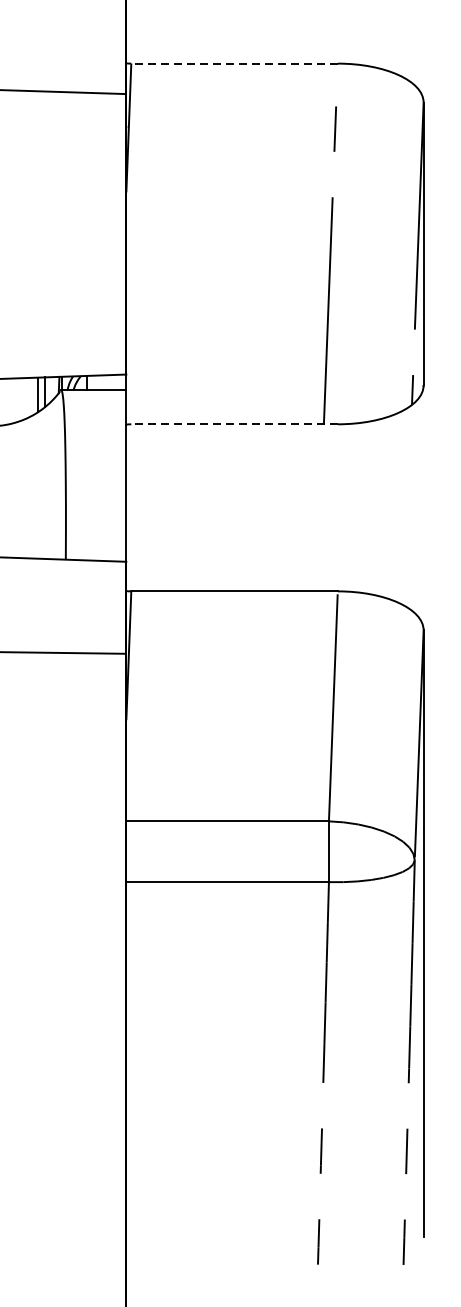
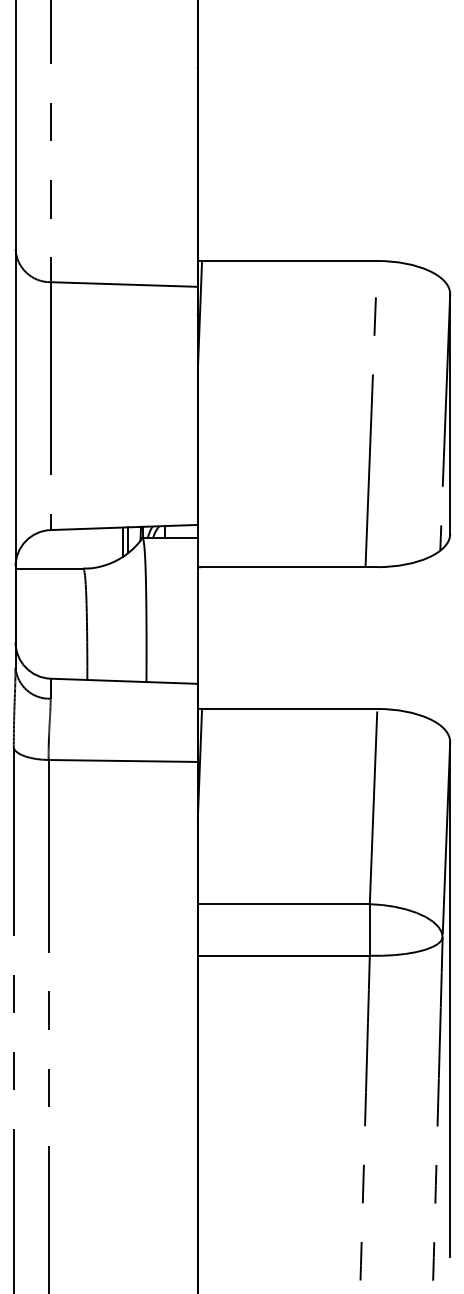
line: (234, 64) -> (289, 261), dashed -> solid
line: (234, 424) -> (289, 567), dashed -> solid

